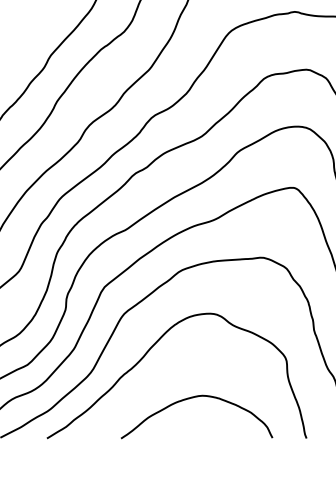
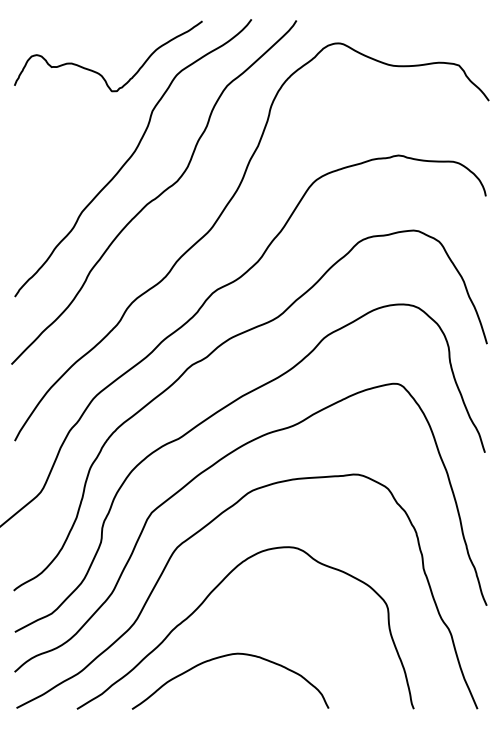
curve: (191, 398) -> (223, 657), moved

